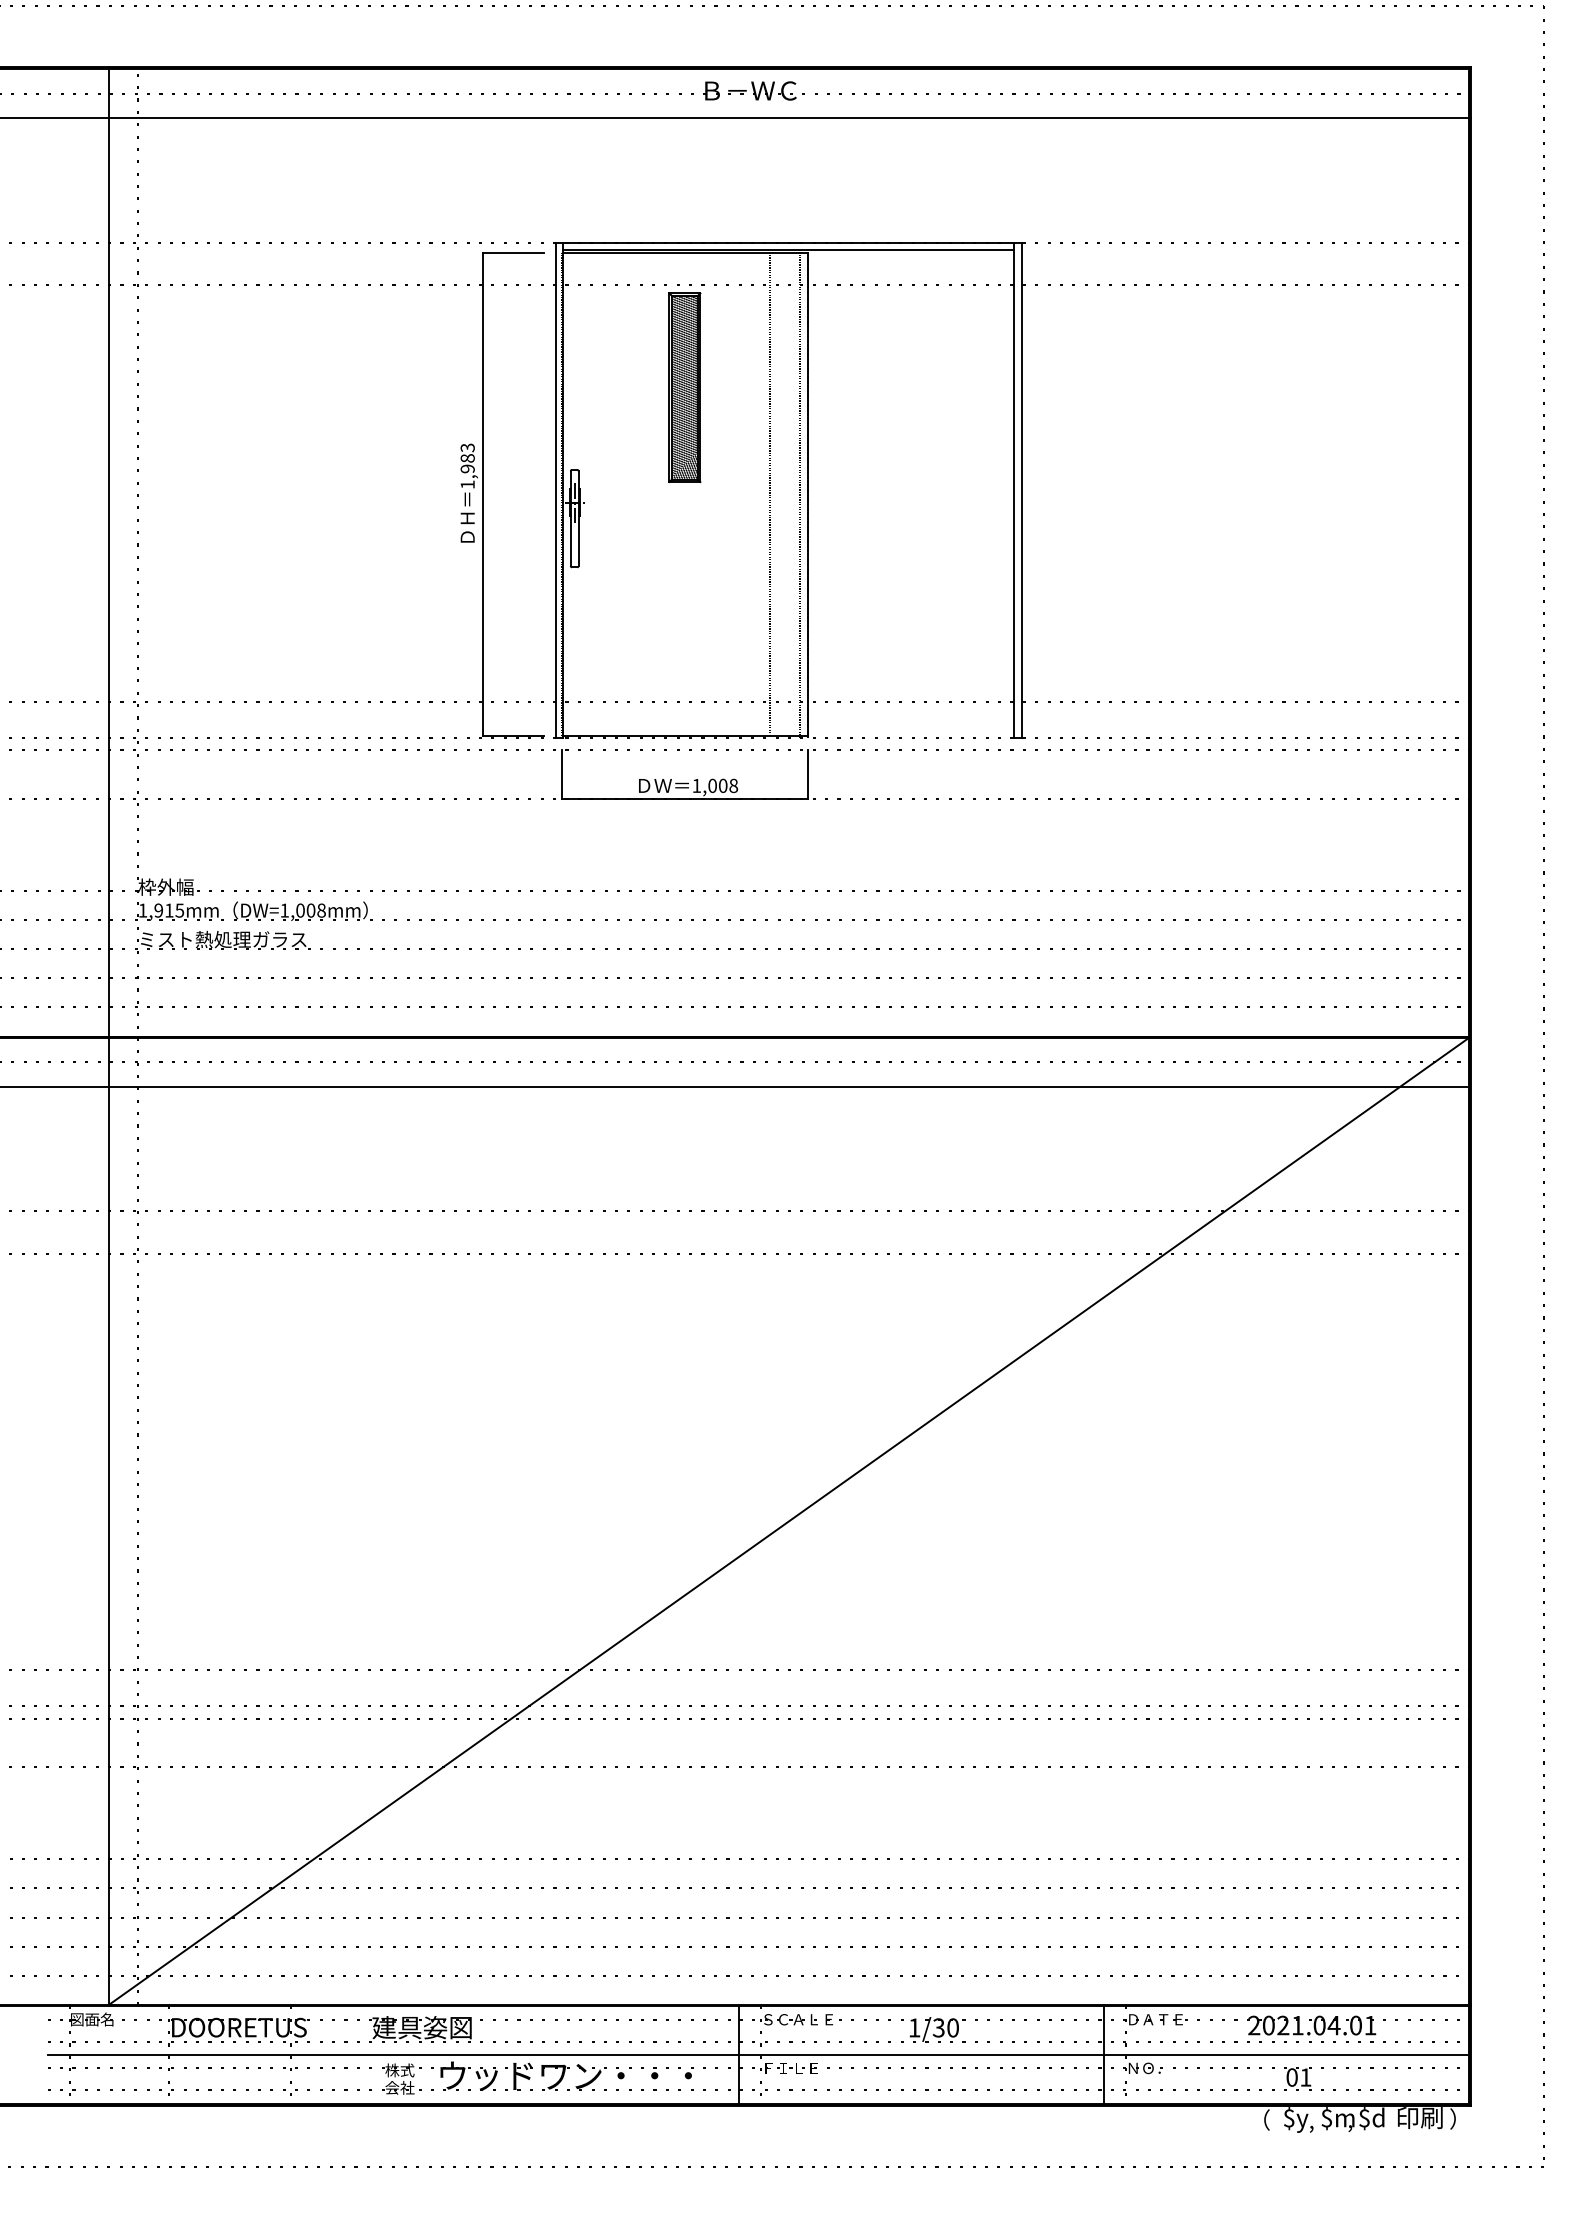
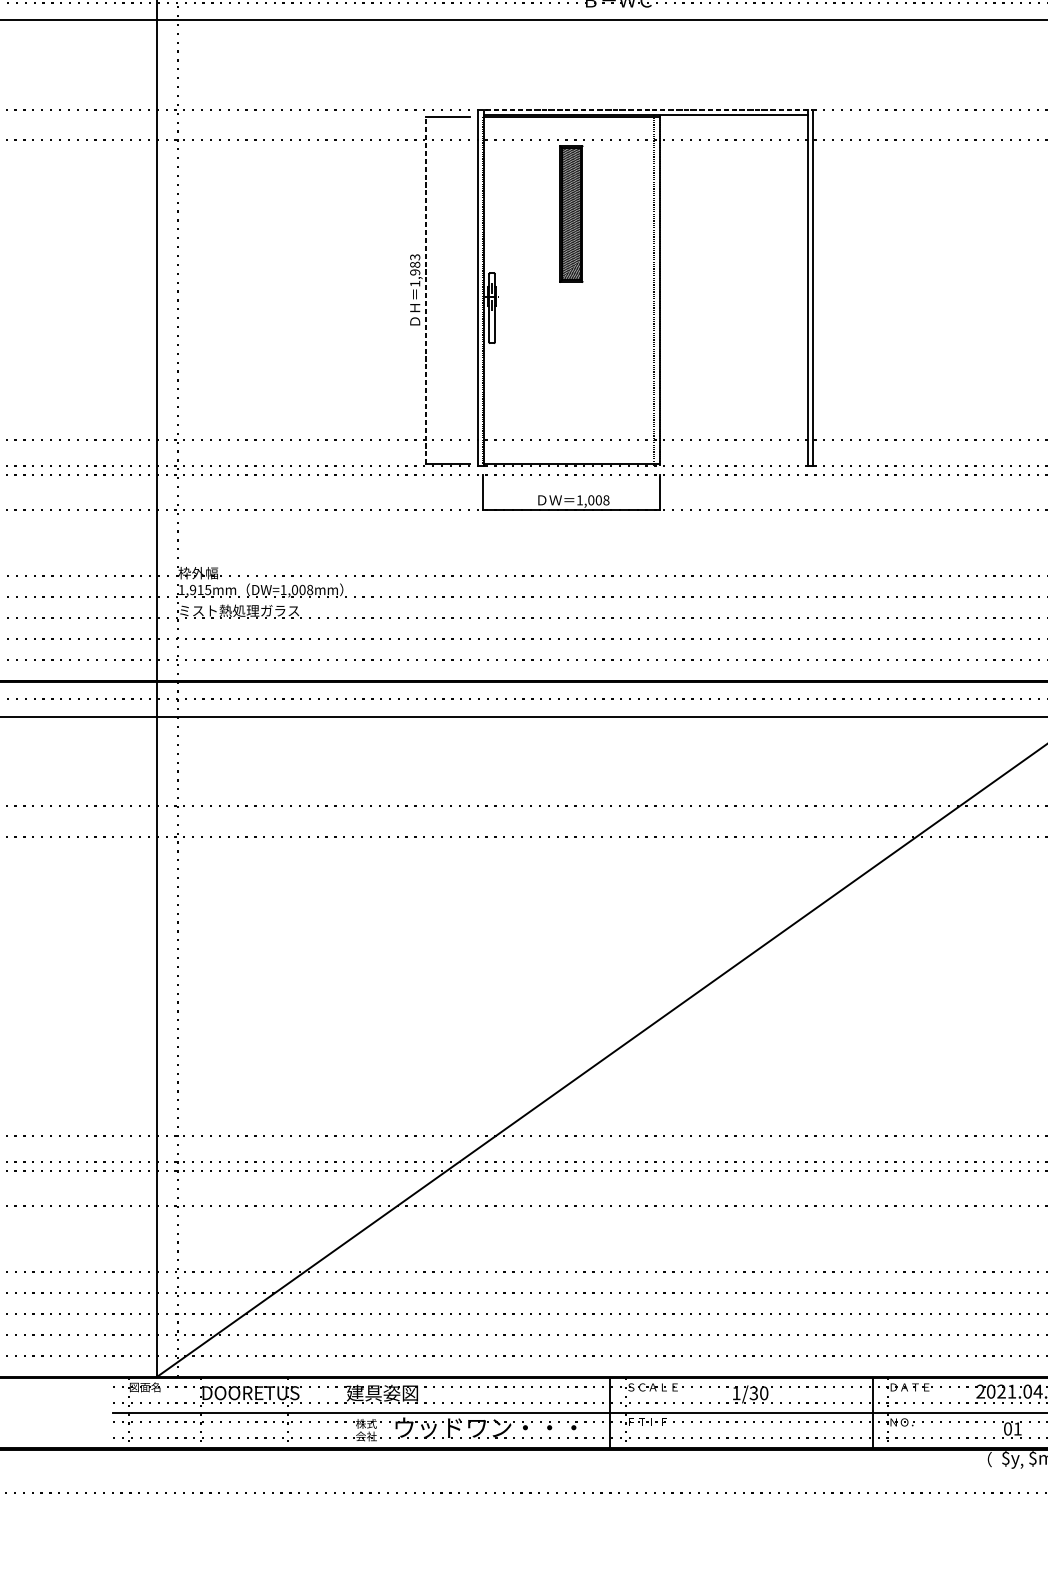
line: (788, 242) -> (645, 109), solid -> dashed
line: (482, 494) -> (425, 290), solid -> dashed
line: (769, 494) -> (632, 290), removed

